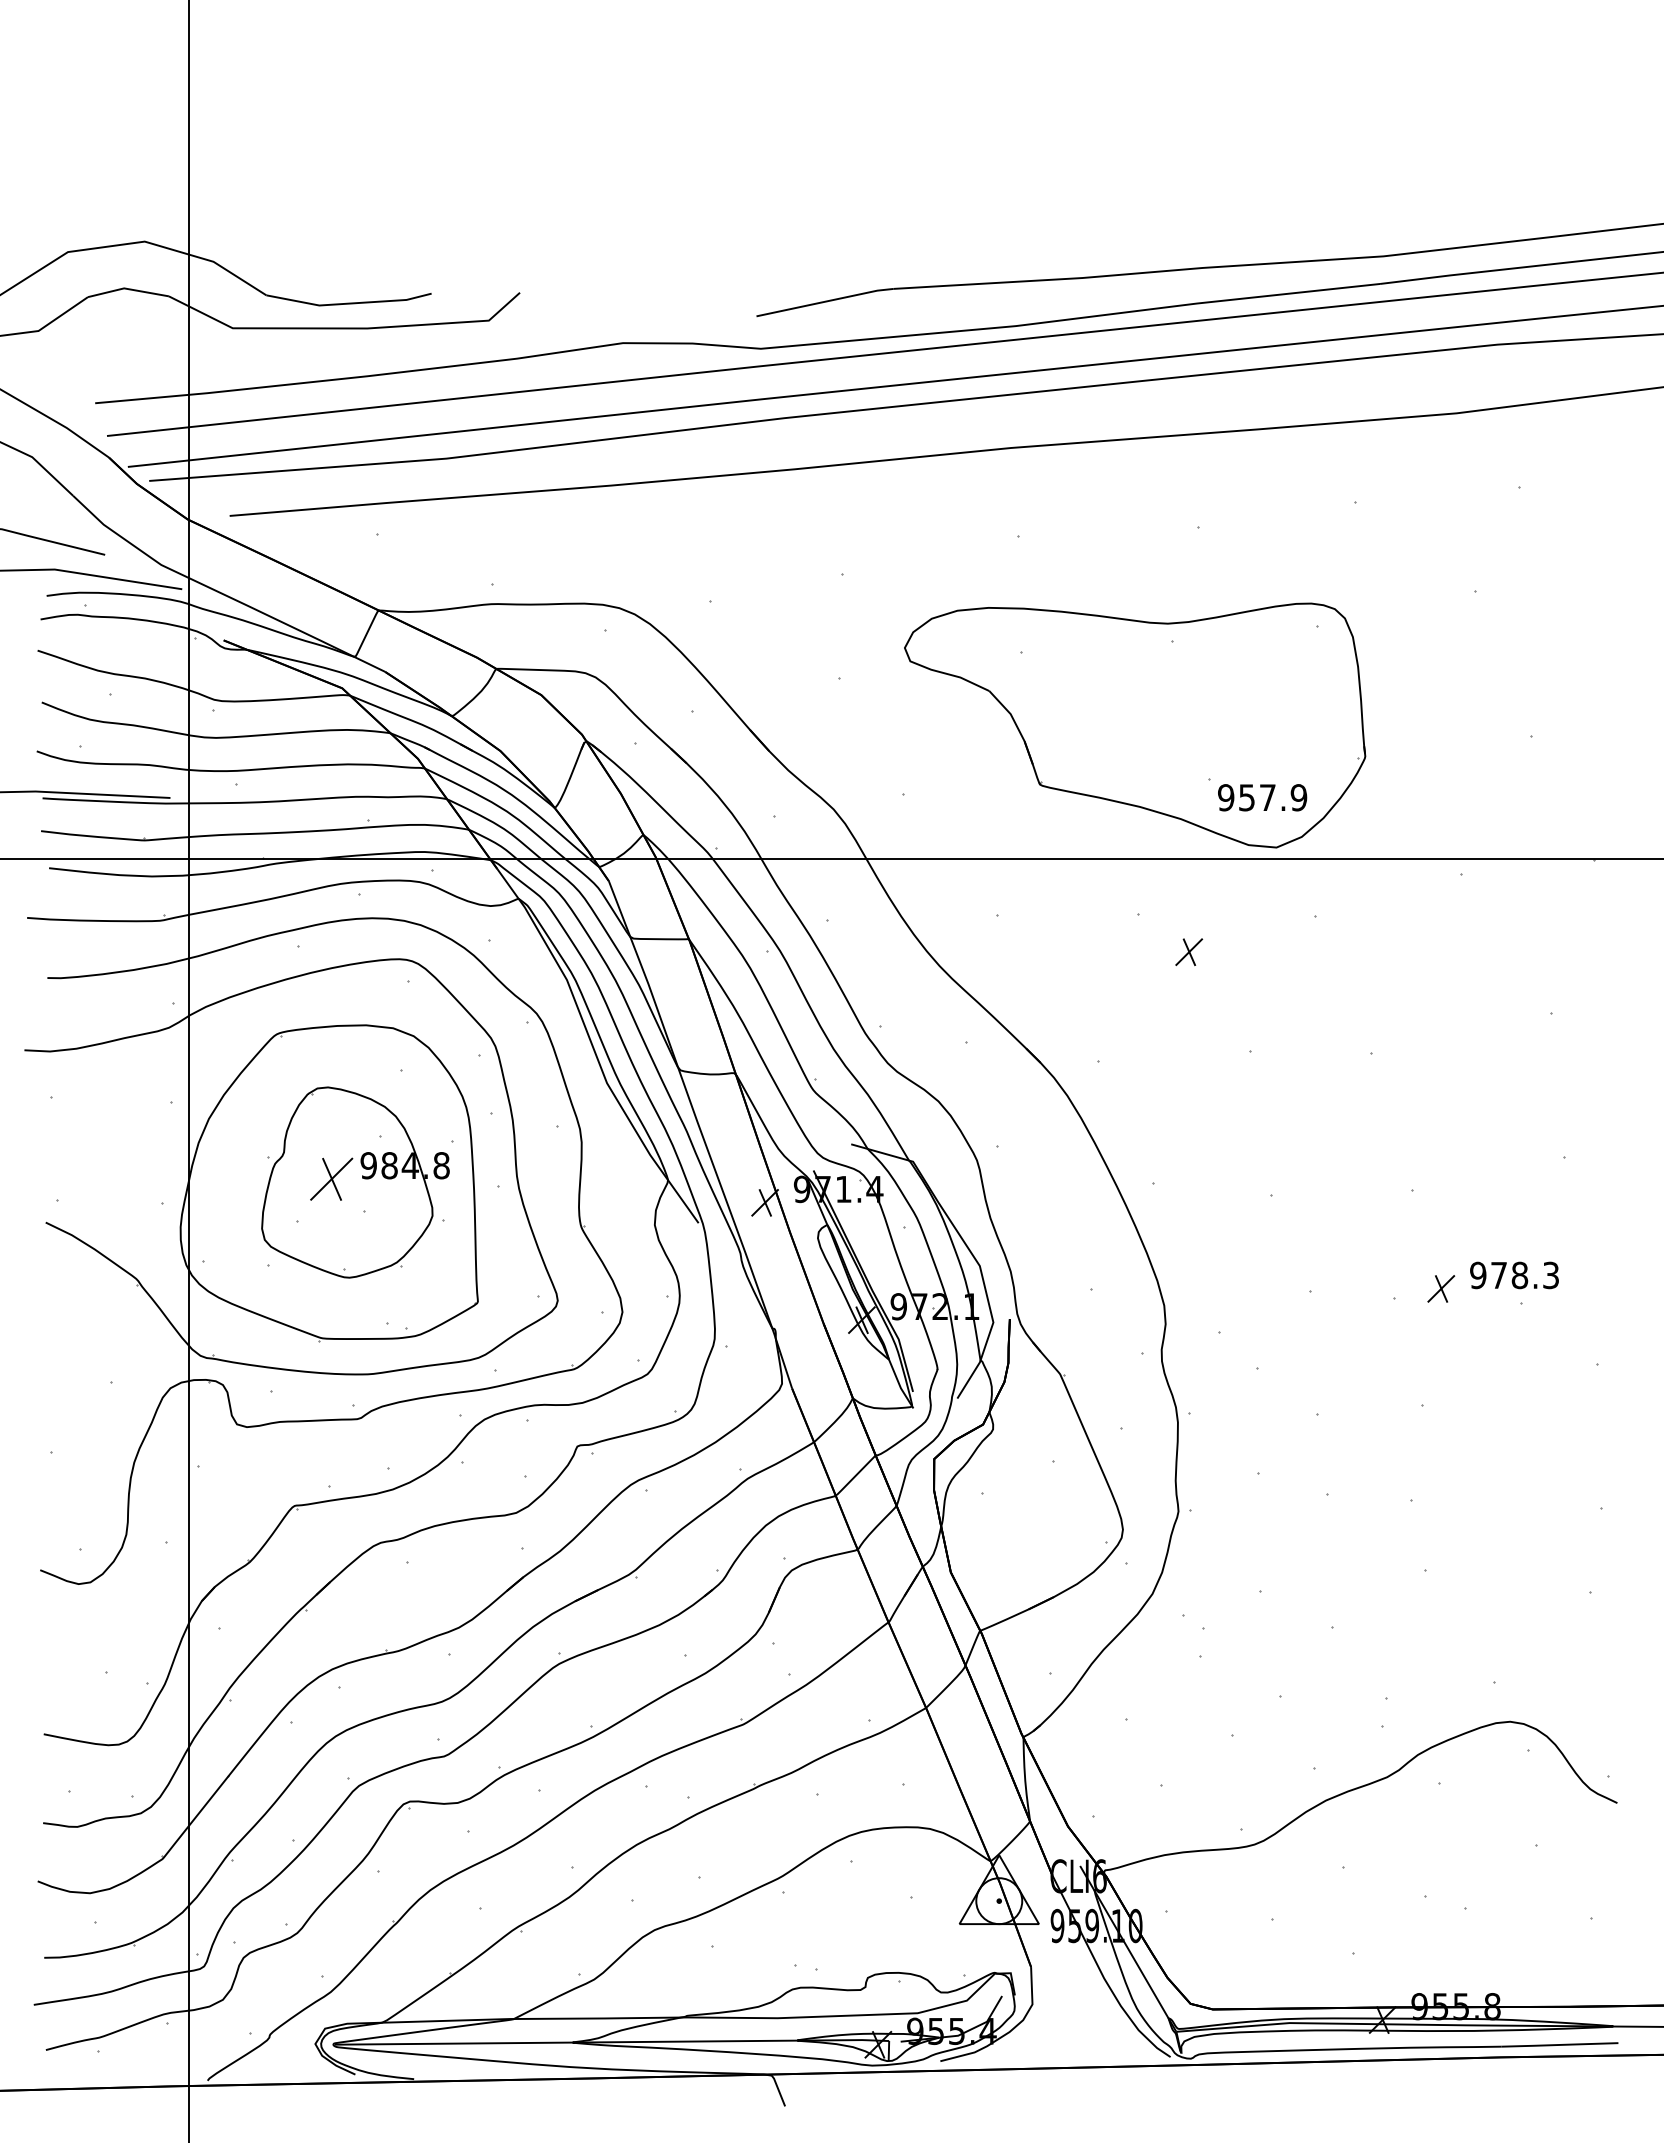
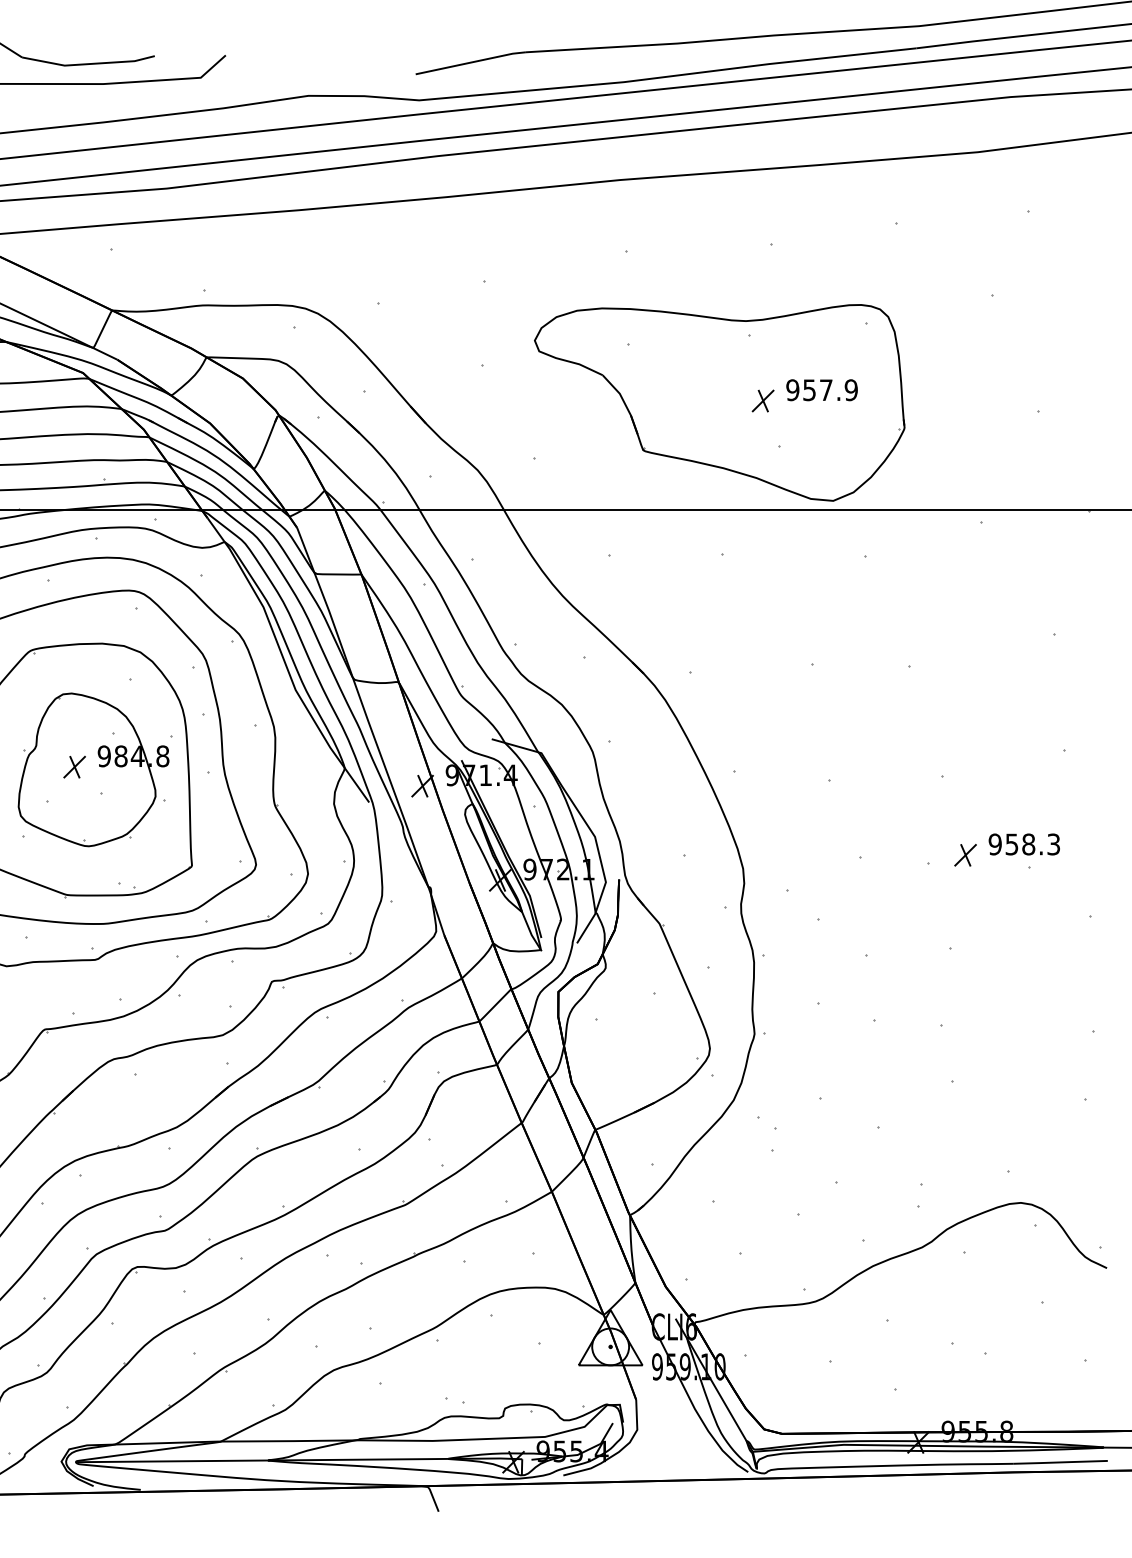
text: (1262, 797) -> (822, 390), moved
part: (1189, 951) -> (763, 400), moved
part: (331, 1178) -> (74, 766), size x0.62
text: (1498, 1275) -> (1011, 844), 978.3 -> 958.3

